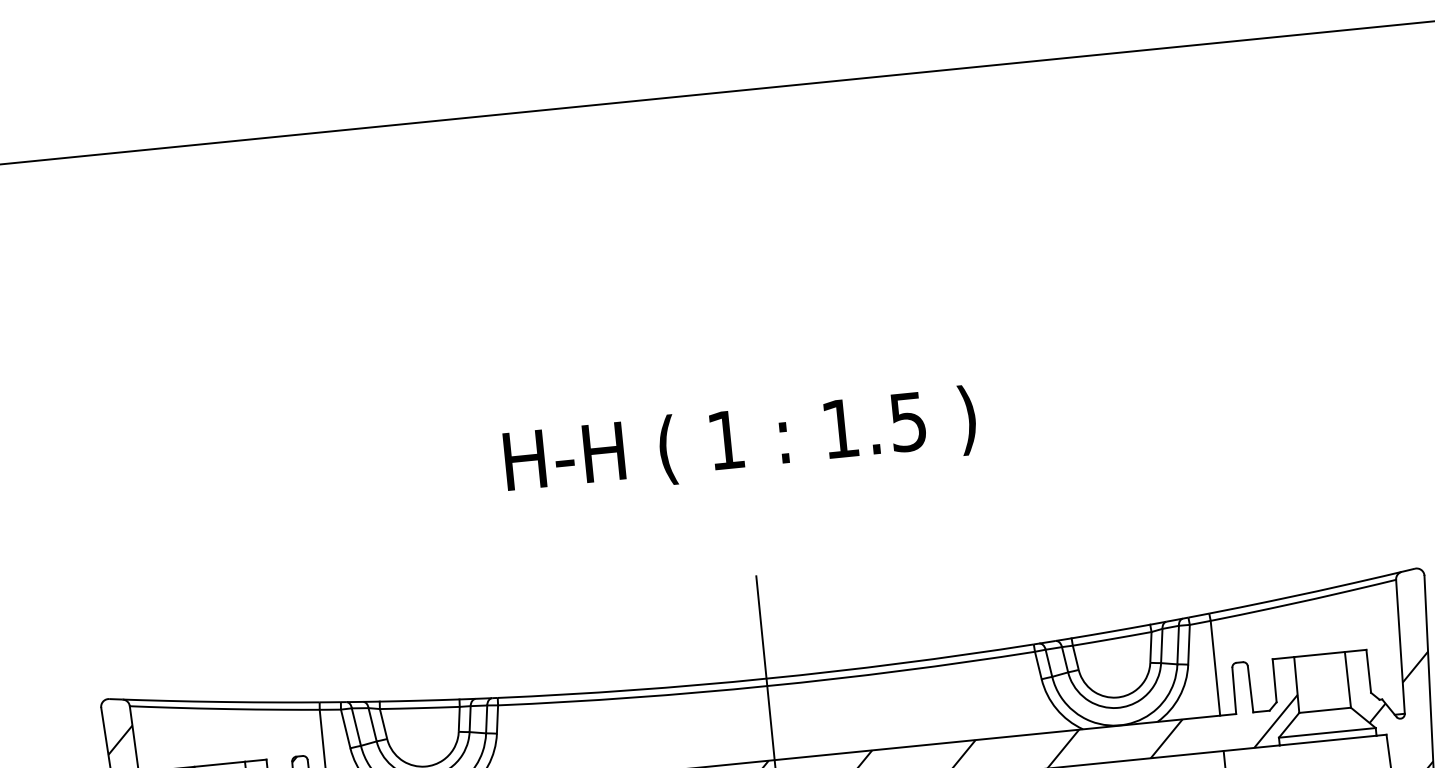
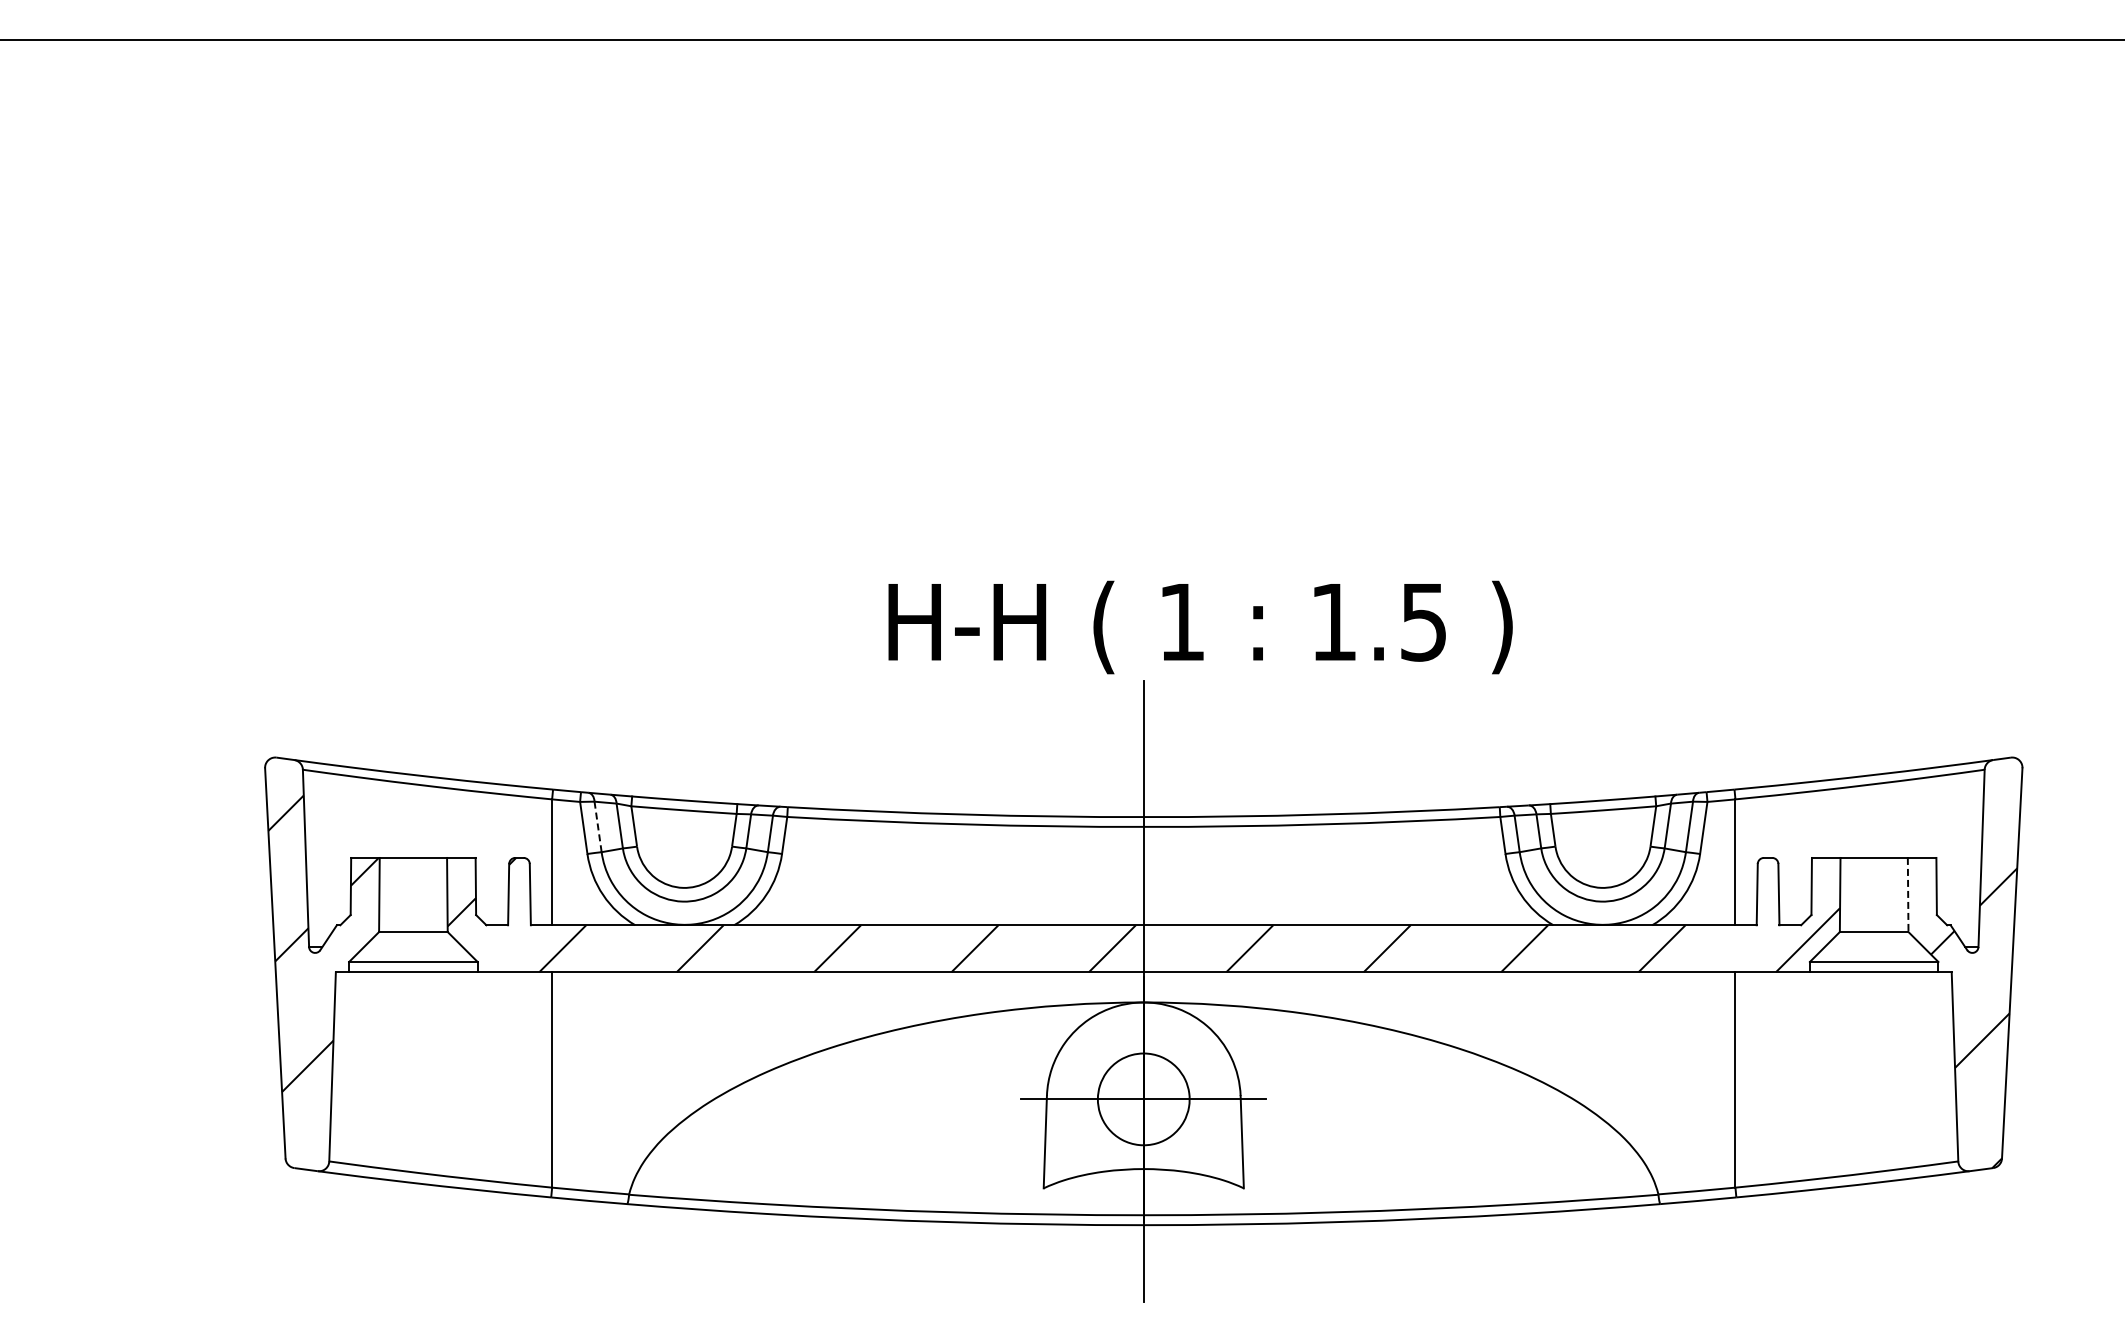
text: (740, 442) -> (1200, 627), moved
line: (1348, 680) -> (1908, 895), solid -> dashed
line: (356, 726) -> (598, 826), solid -> dashed

